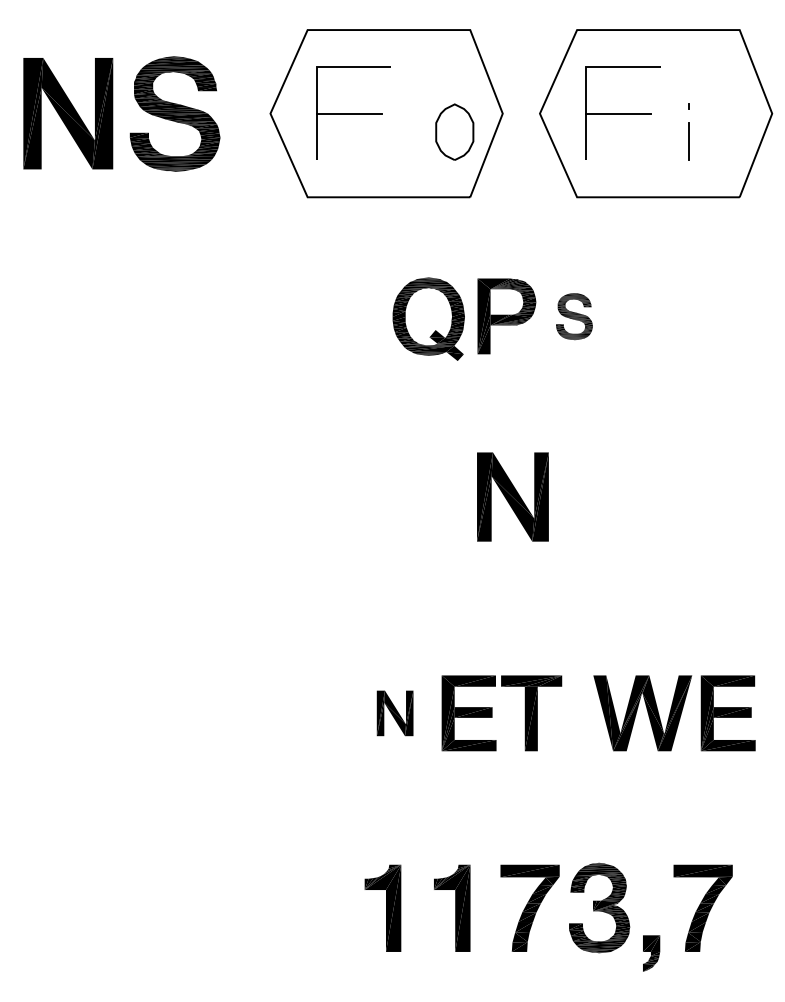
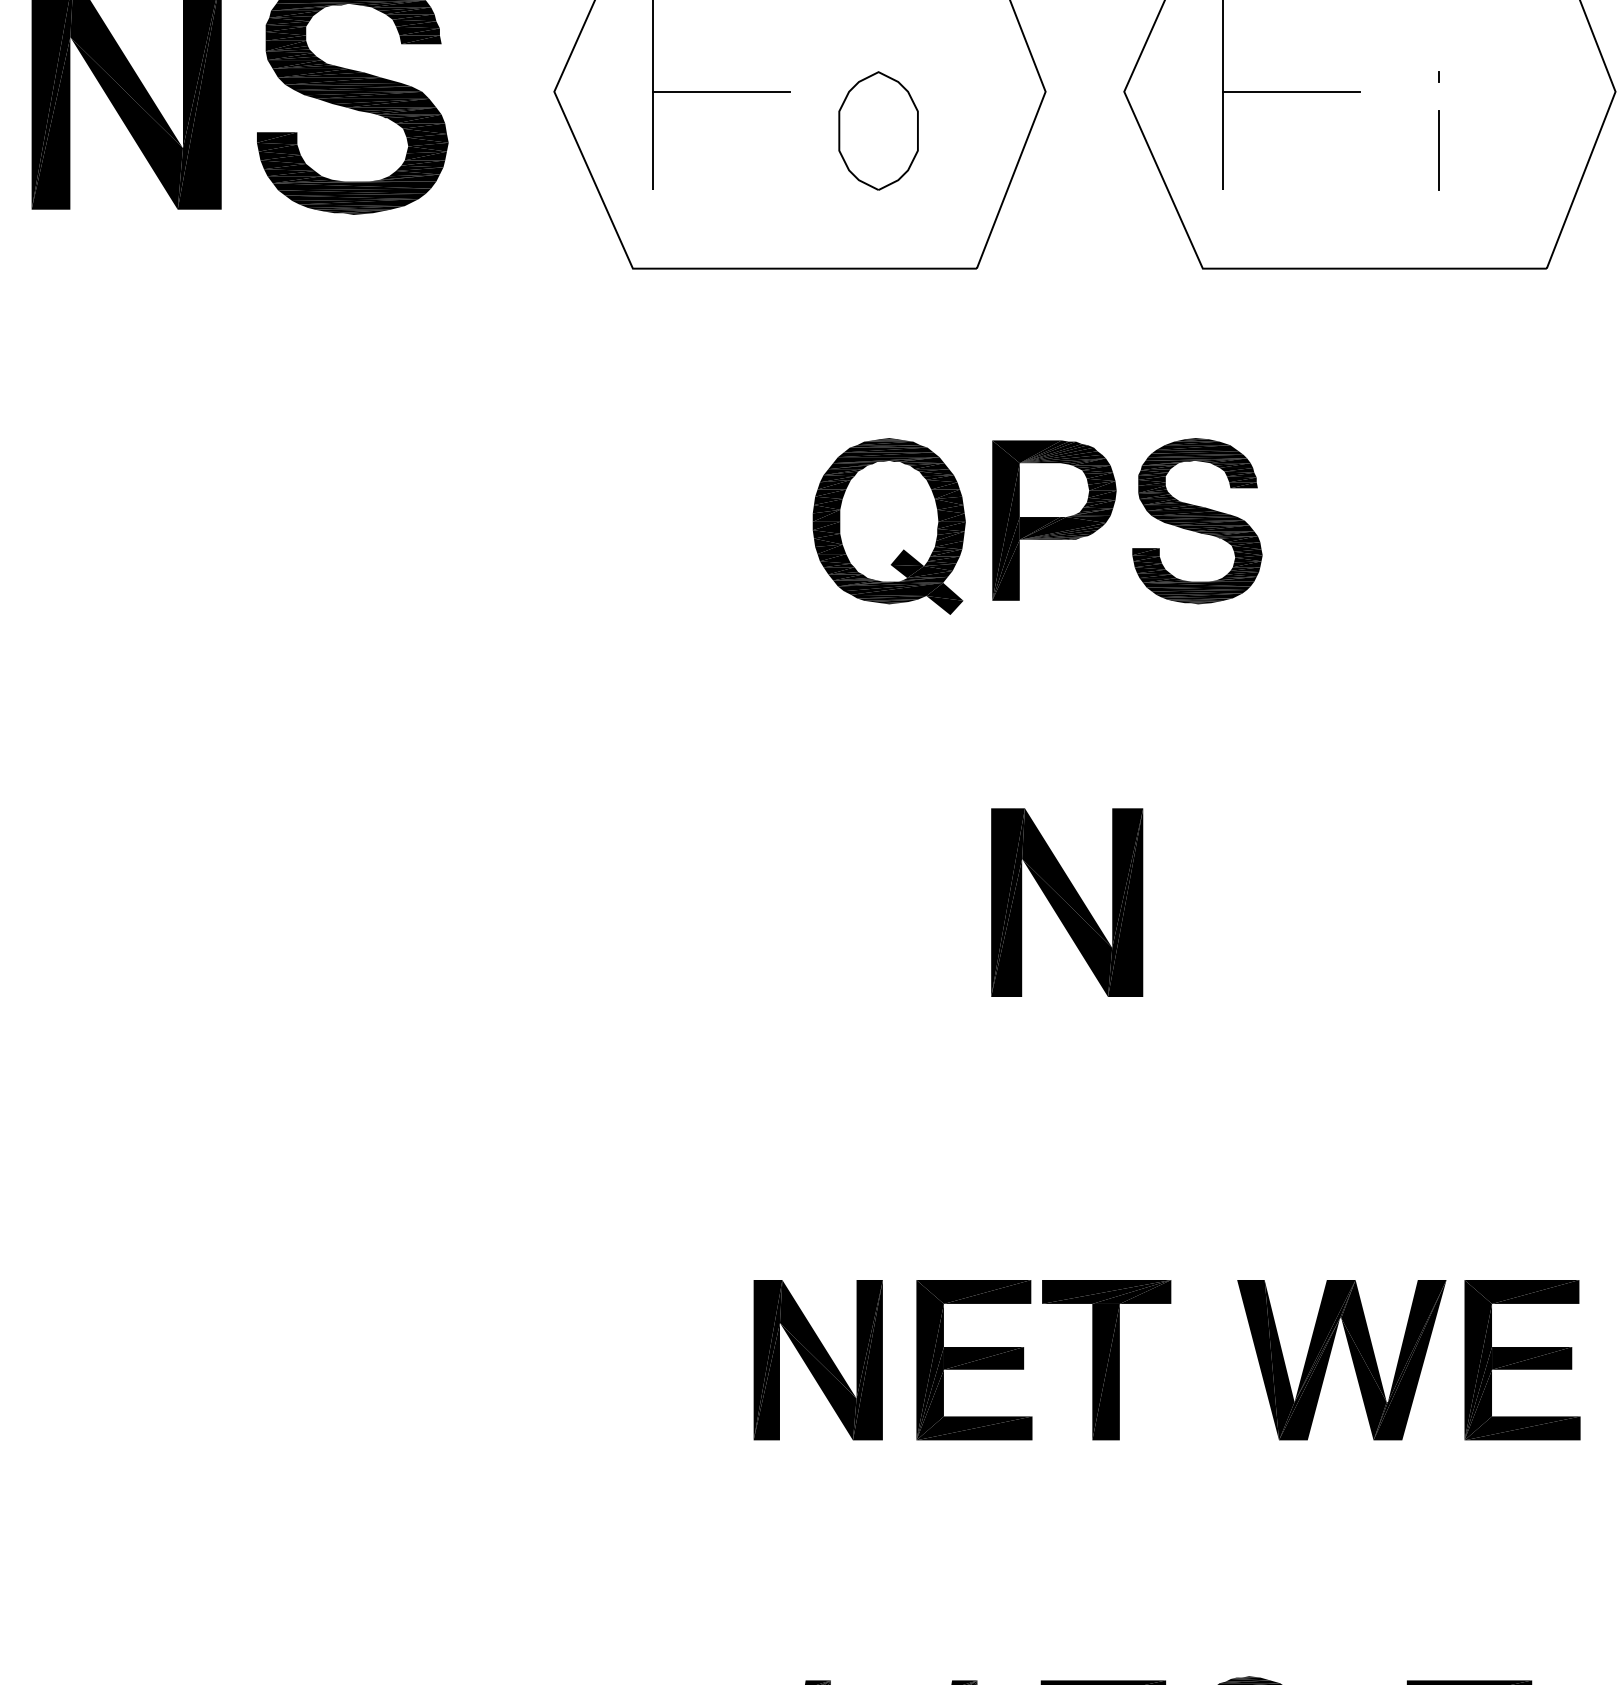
part: (454, 131) -> (877, 129), moved
part: (574, 316) -> (1197, 520), size x1.67
part: (394, 713) -> (816, 1360), size x1.67

